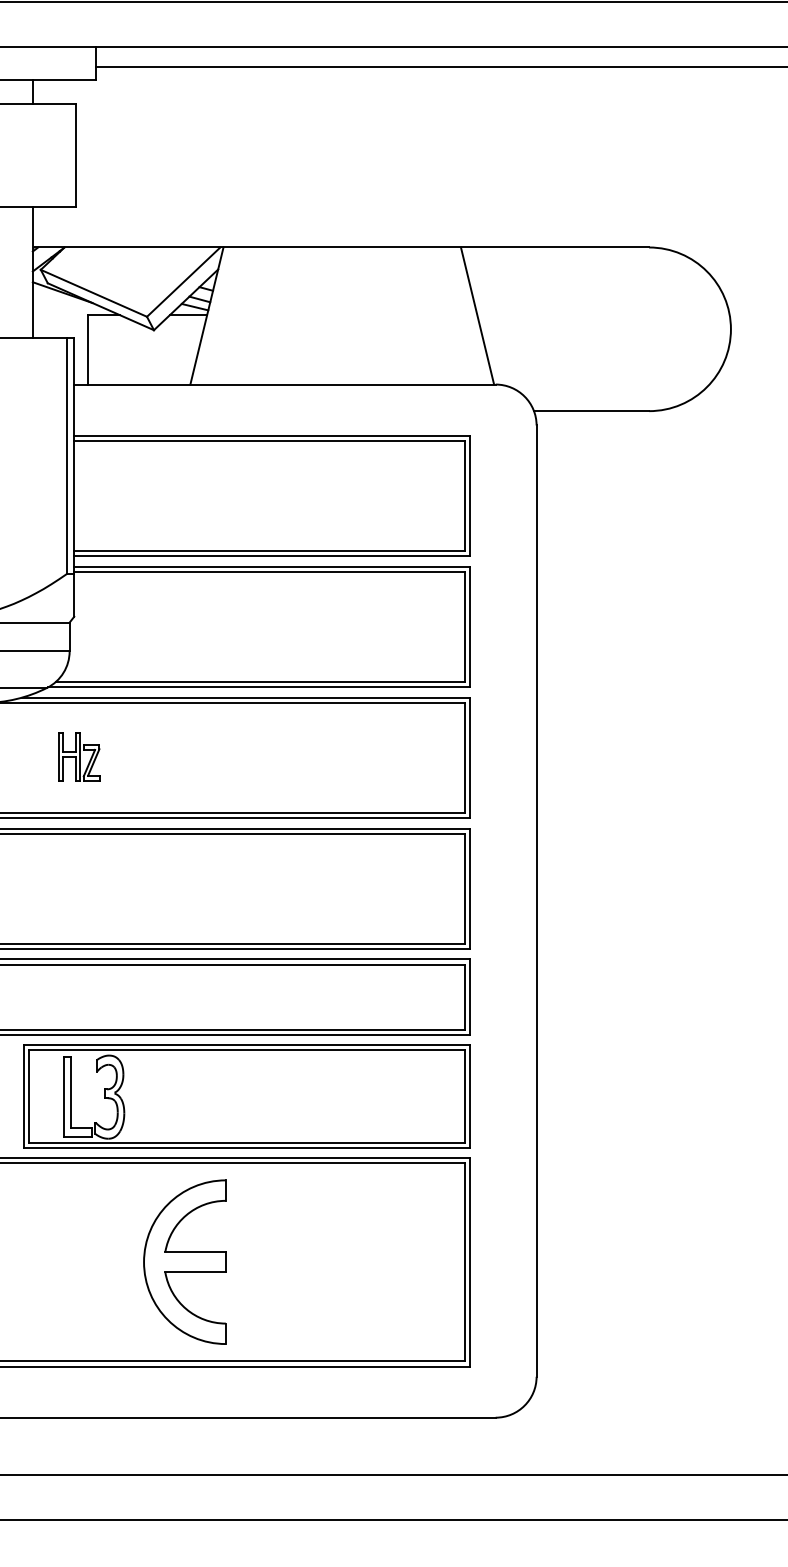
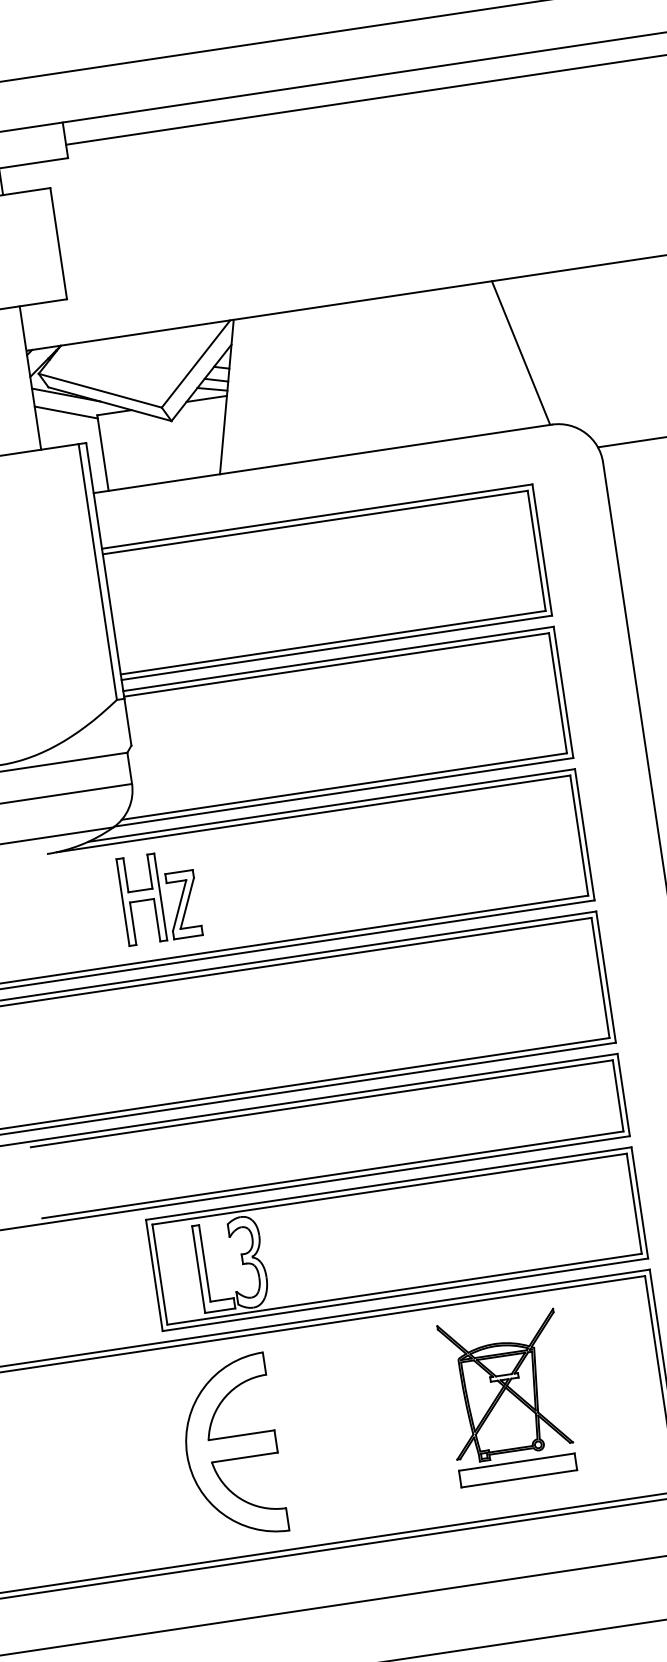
line: (59, 307) -> (65, 411), added
part: (79, 756) -> (159, 896), size x1.67
part: (324, 1254) -> (507, 1398), added
part: (184, 1261) -> (231, 1447), moved

